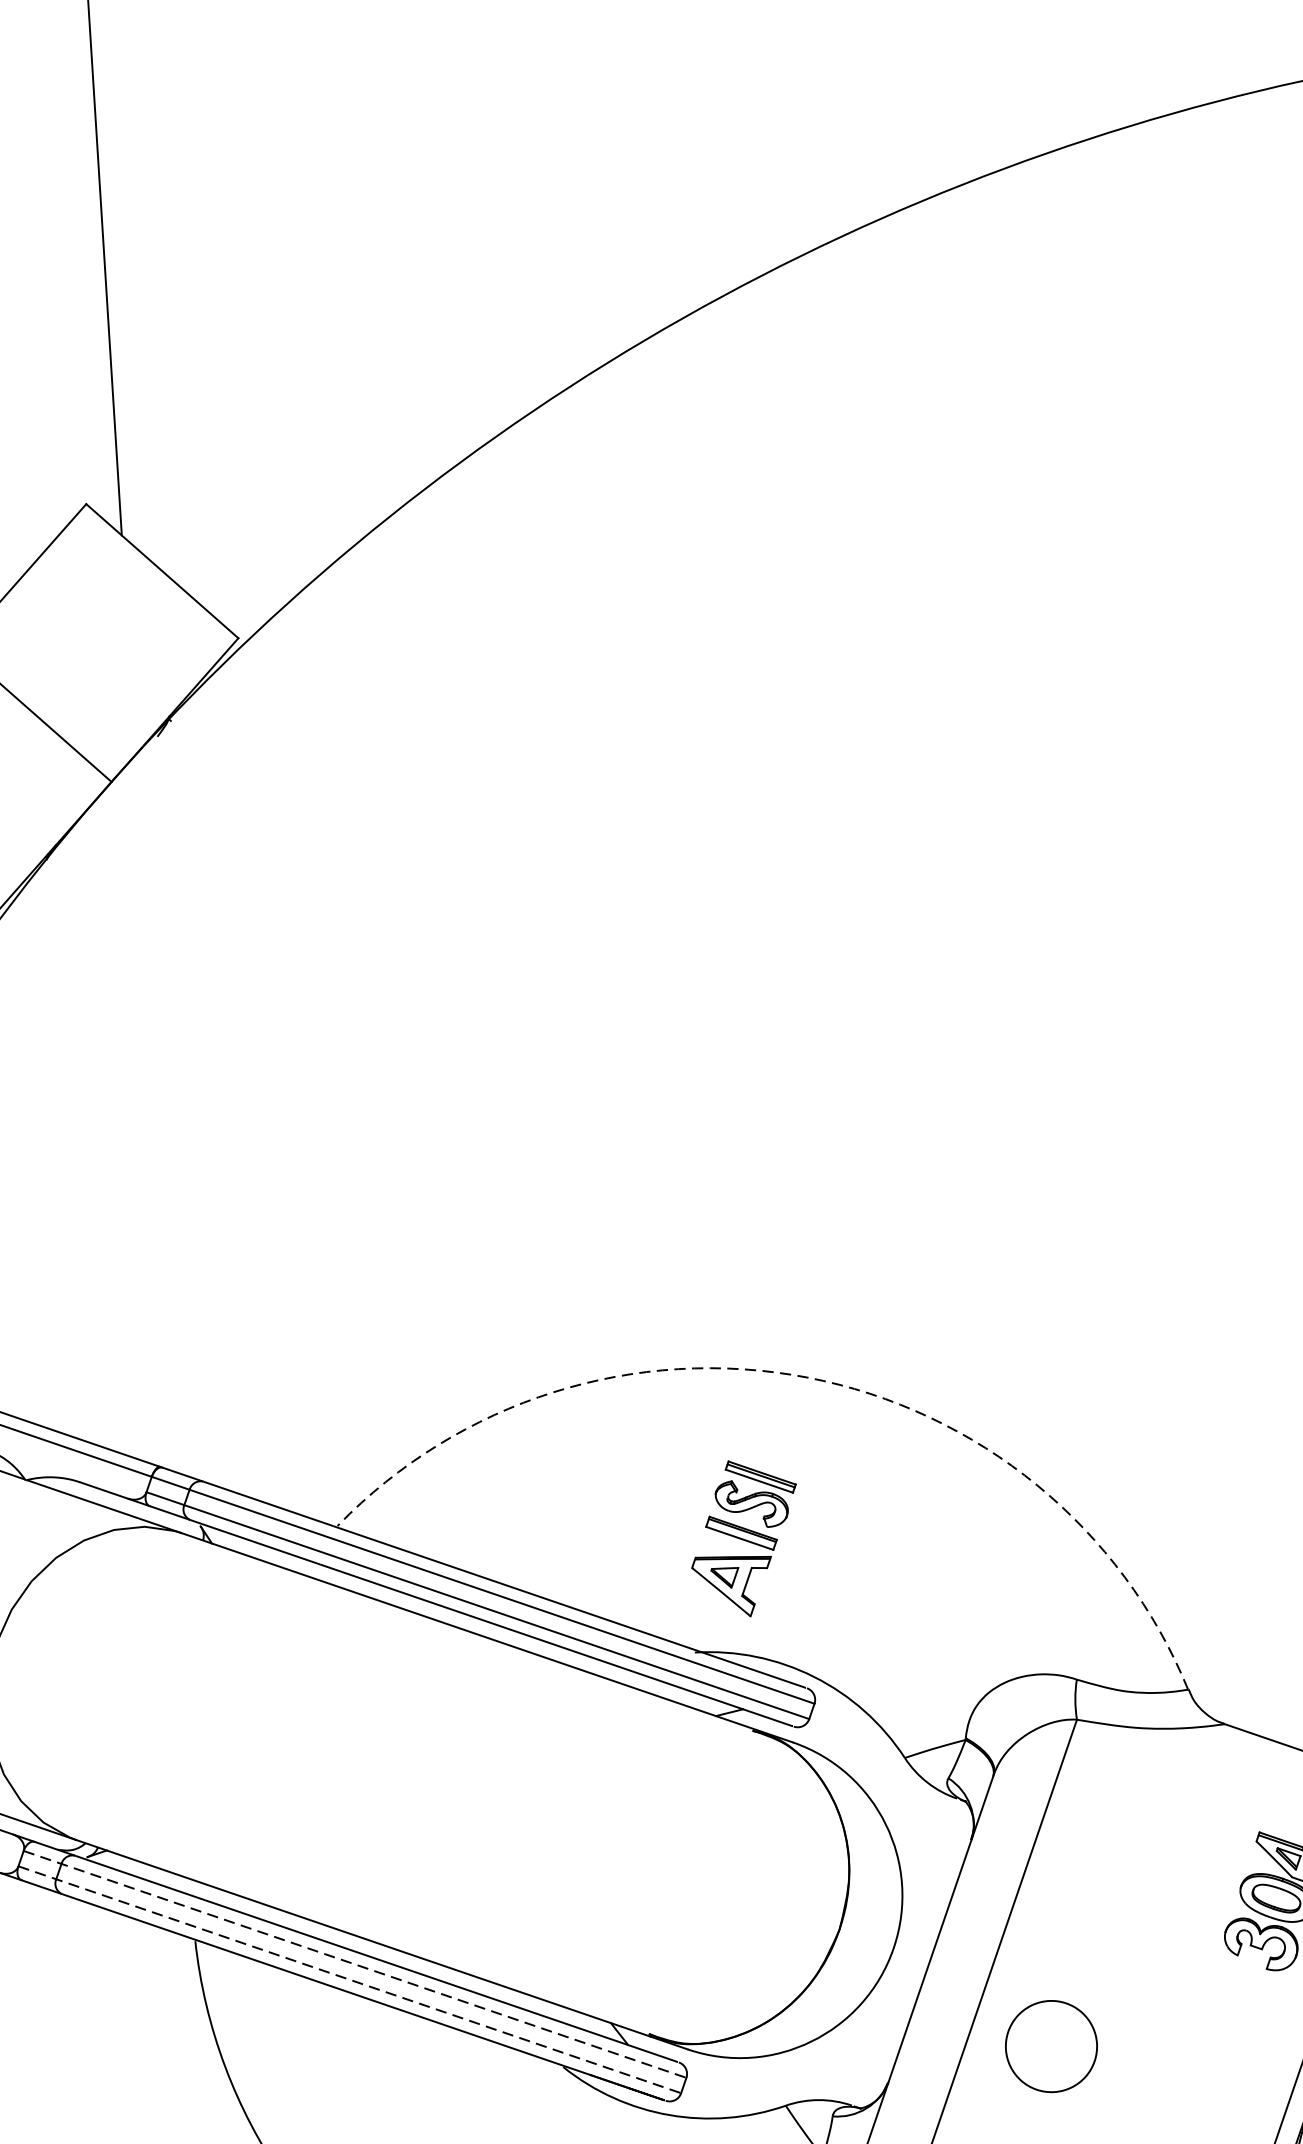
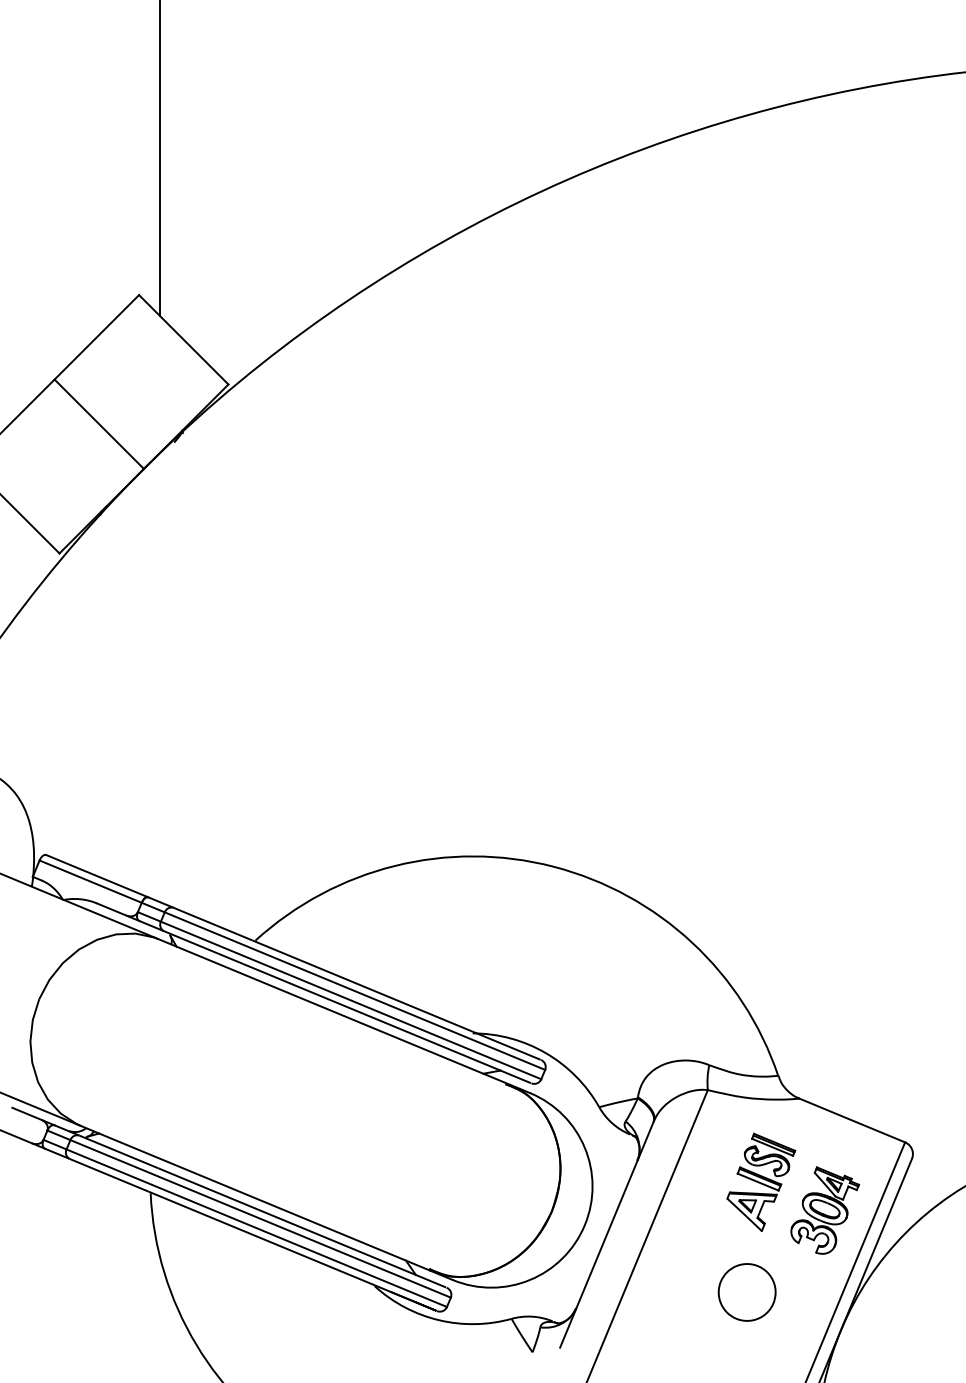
arc: (807, 1377) -> (553, 866), dashed -> solid
part: (745, 1537) -> (761, 1181), moved
line: (355, 1965) -> (249, 1214), dashed -> solid
line: (350, 1979) -> (245, 1223), dashed -> solid
part: (1050, 2046) -> (746, 1292), moved

